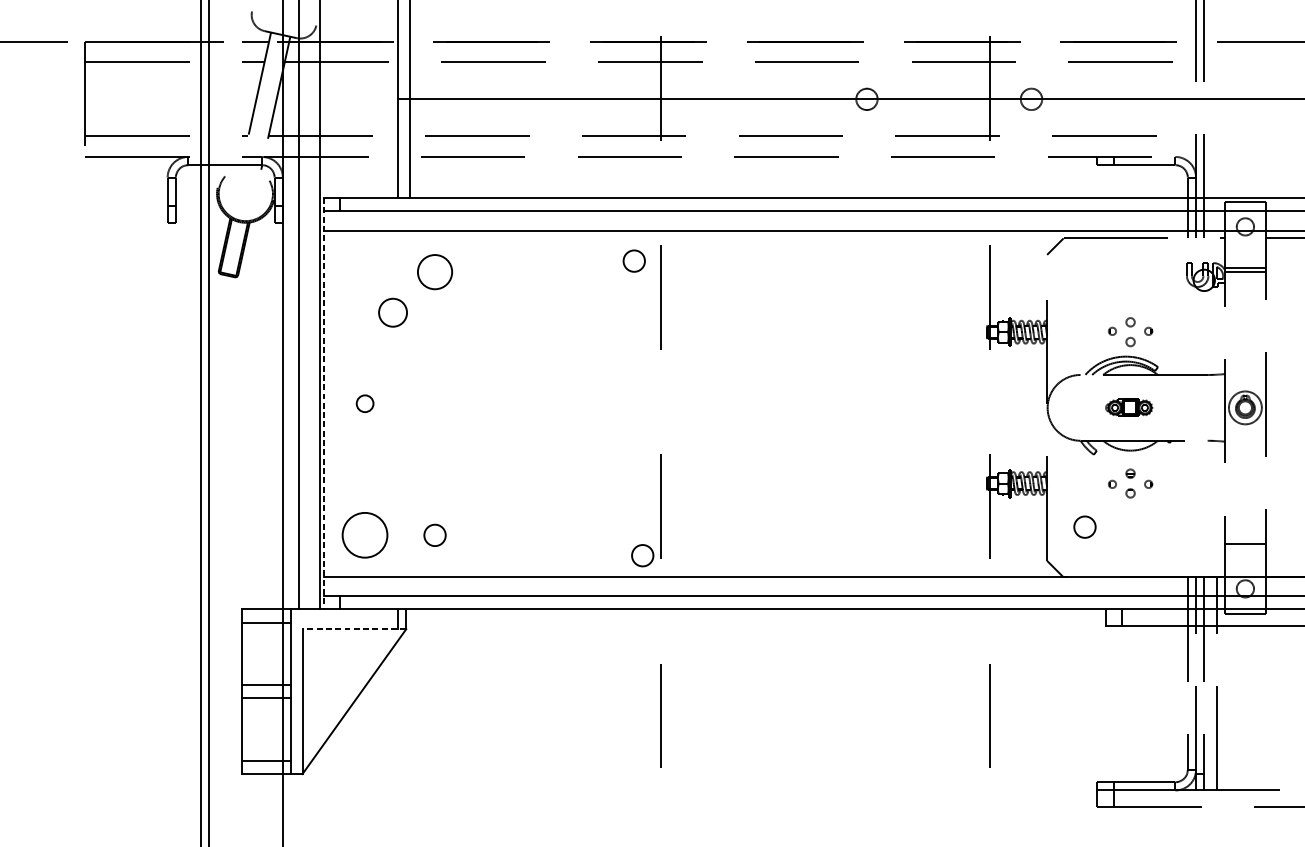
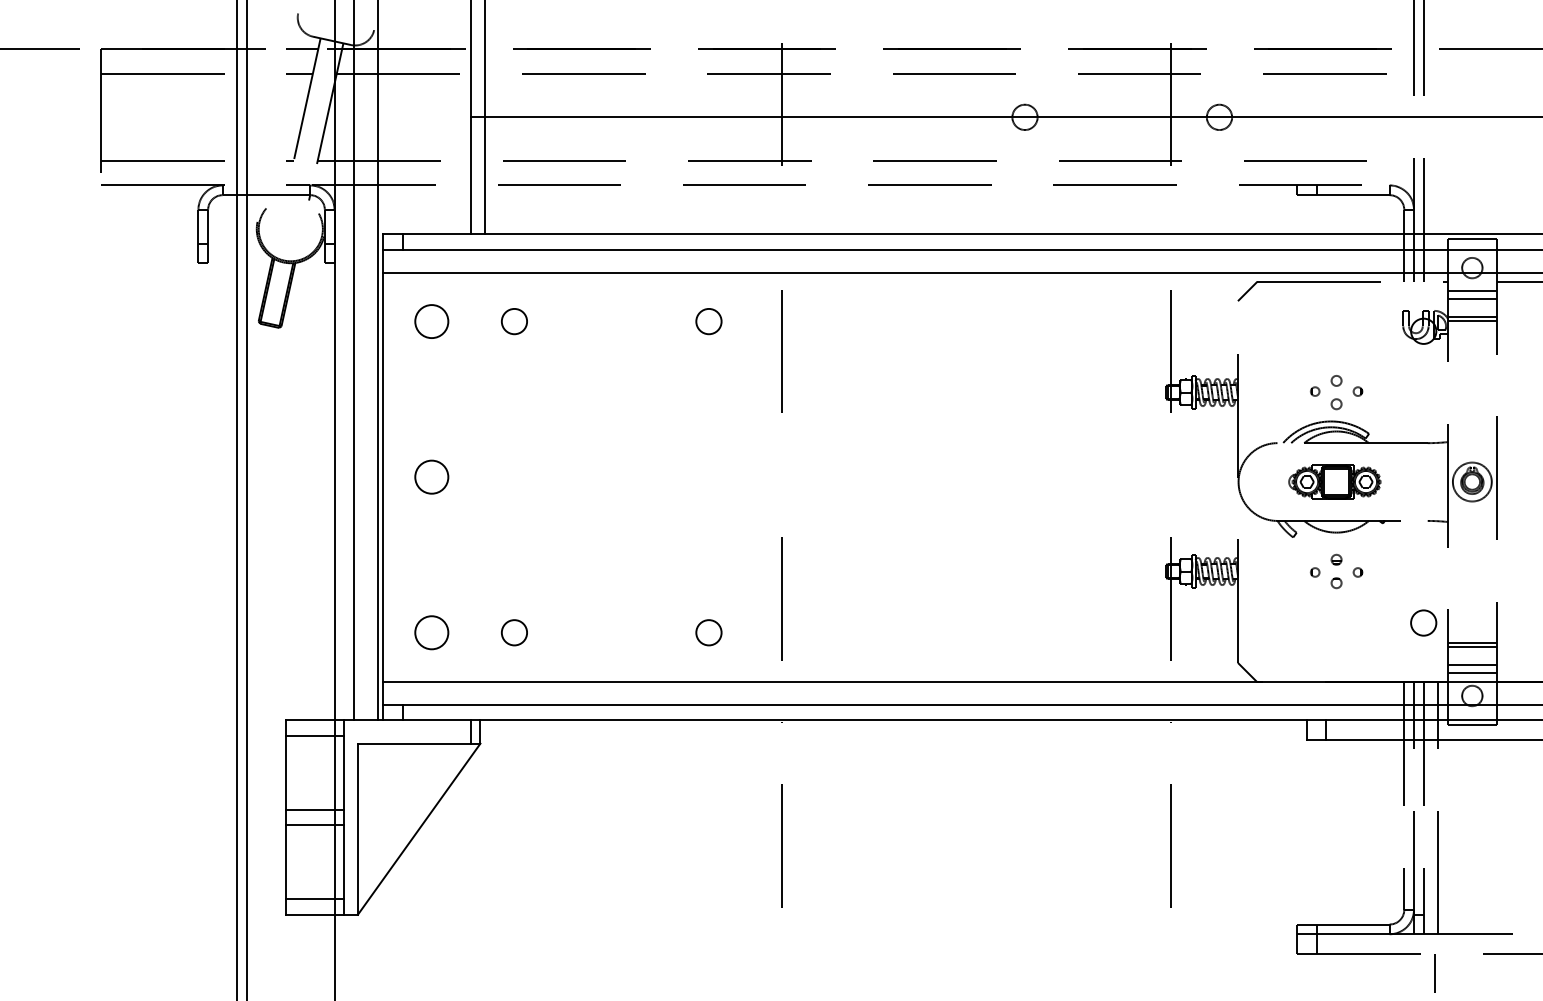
line: (1245, 245) -> (1472, 290), added
line: (1245, 253) -> (1472, 299), added
circle: (633, 261) -> (708, 321), moved
circle: (435, 272) -> (514, 321), size x0.62
circle: (392, 312) -> (431, 321), moved
circle: (364, 403) -> (431, 476), size x1.67
line: (324, 404) -> (383, 477), dashed -> solid
part: (1128, 407) -> (1334, 481), size x1.67
circle: (1084, 526) -> (1423, 622), moved
circle: (364, 535) -> (431, 632), size x0.62
line: (1245, 547) -> (1472, 646), added
circle: (642, 555) -> (708, 632), moved
line: (1245, 562) -> (1472, 664), added
line: (1245, 569) -> (1472, 673), added
line: (353, 629) -> (418, 743), dashed -> solid
line: (1214, 822) -> (1435, 972), added

